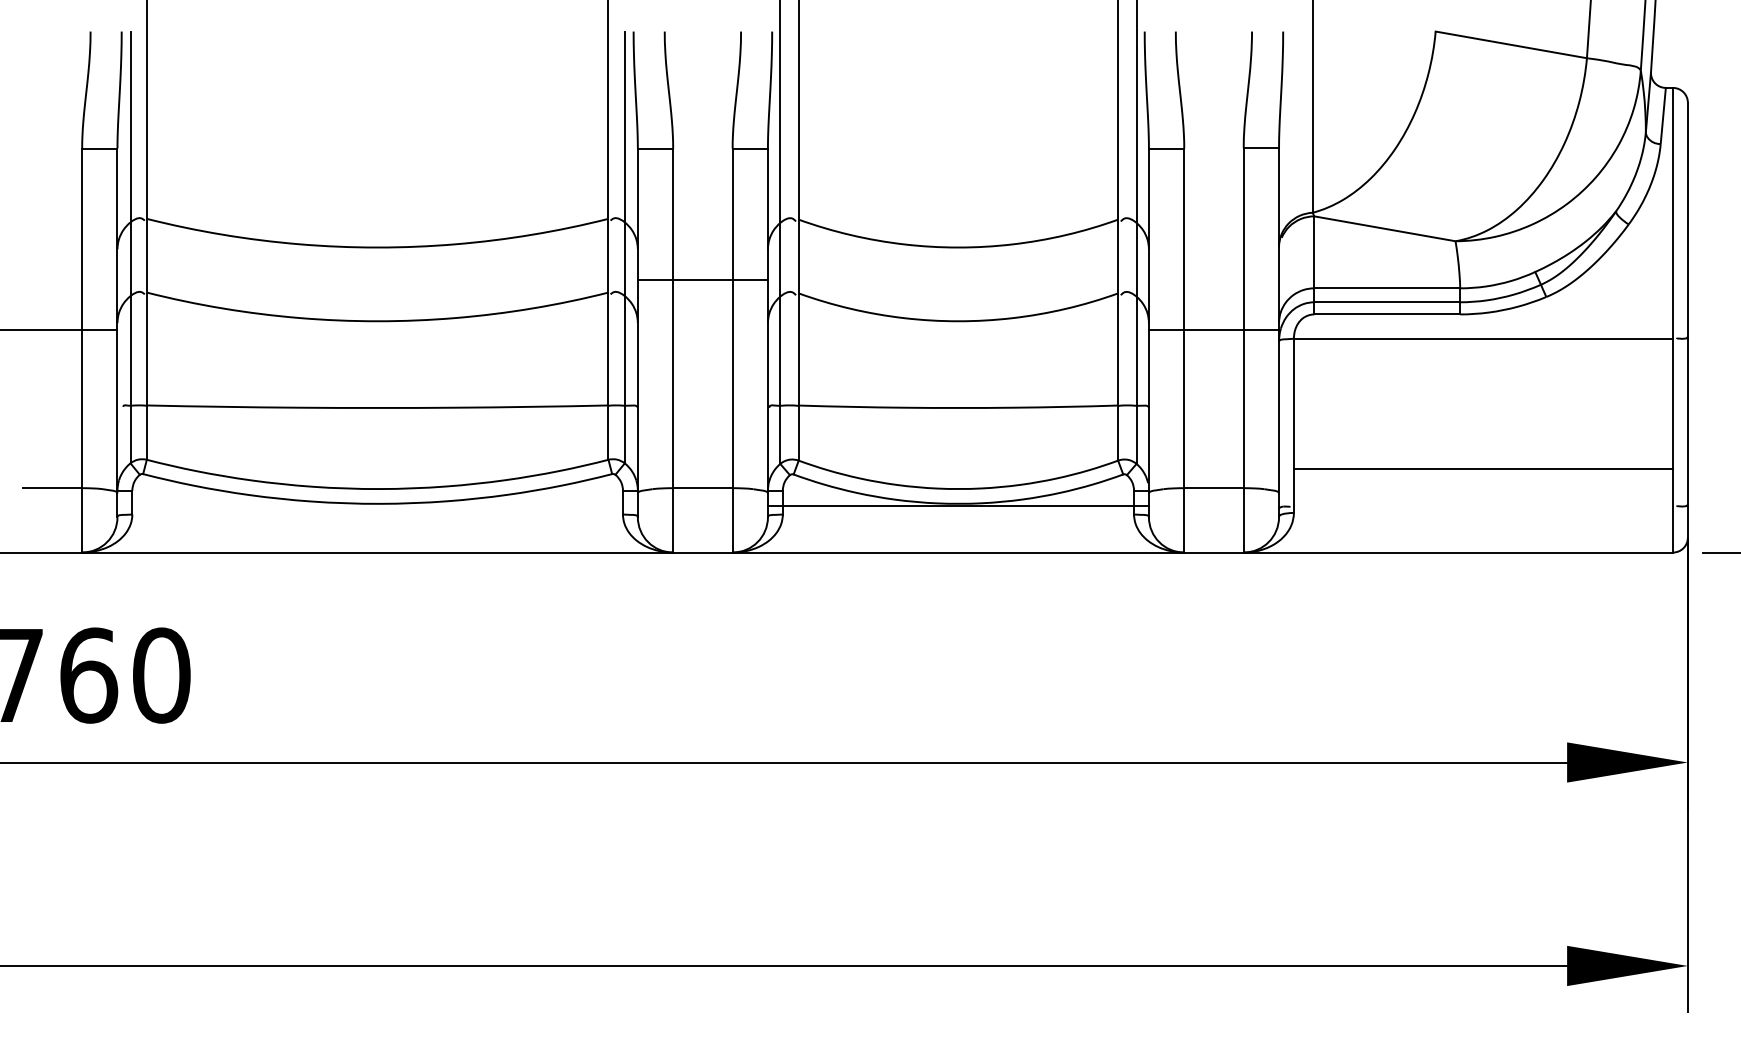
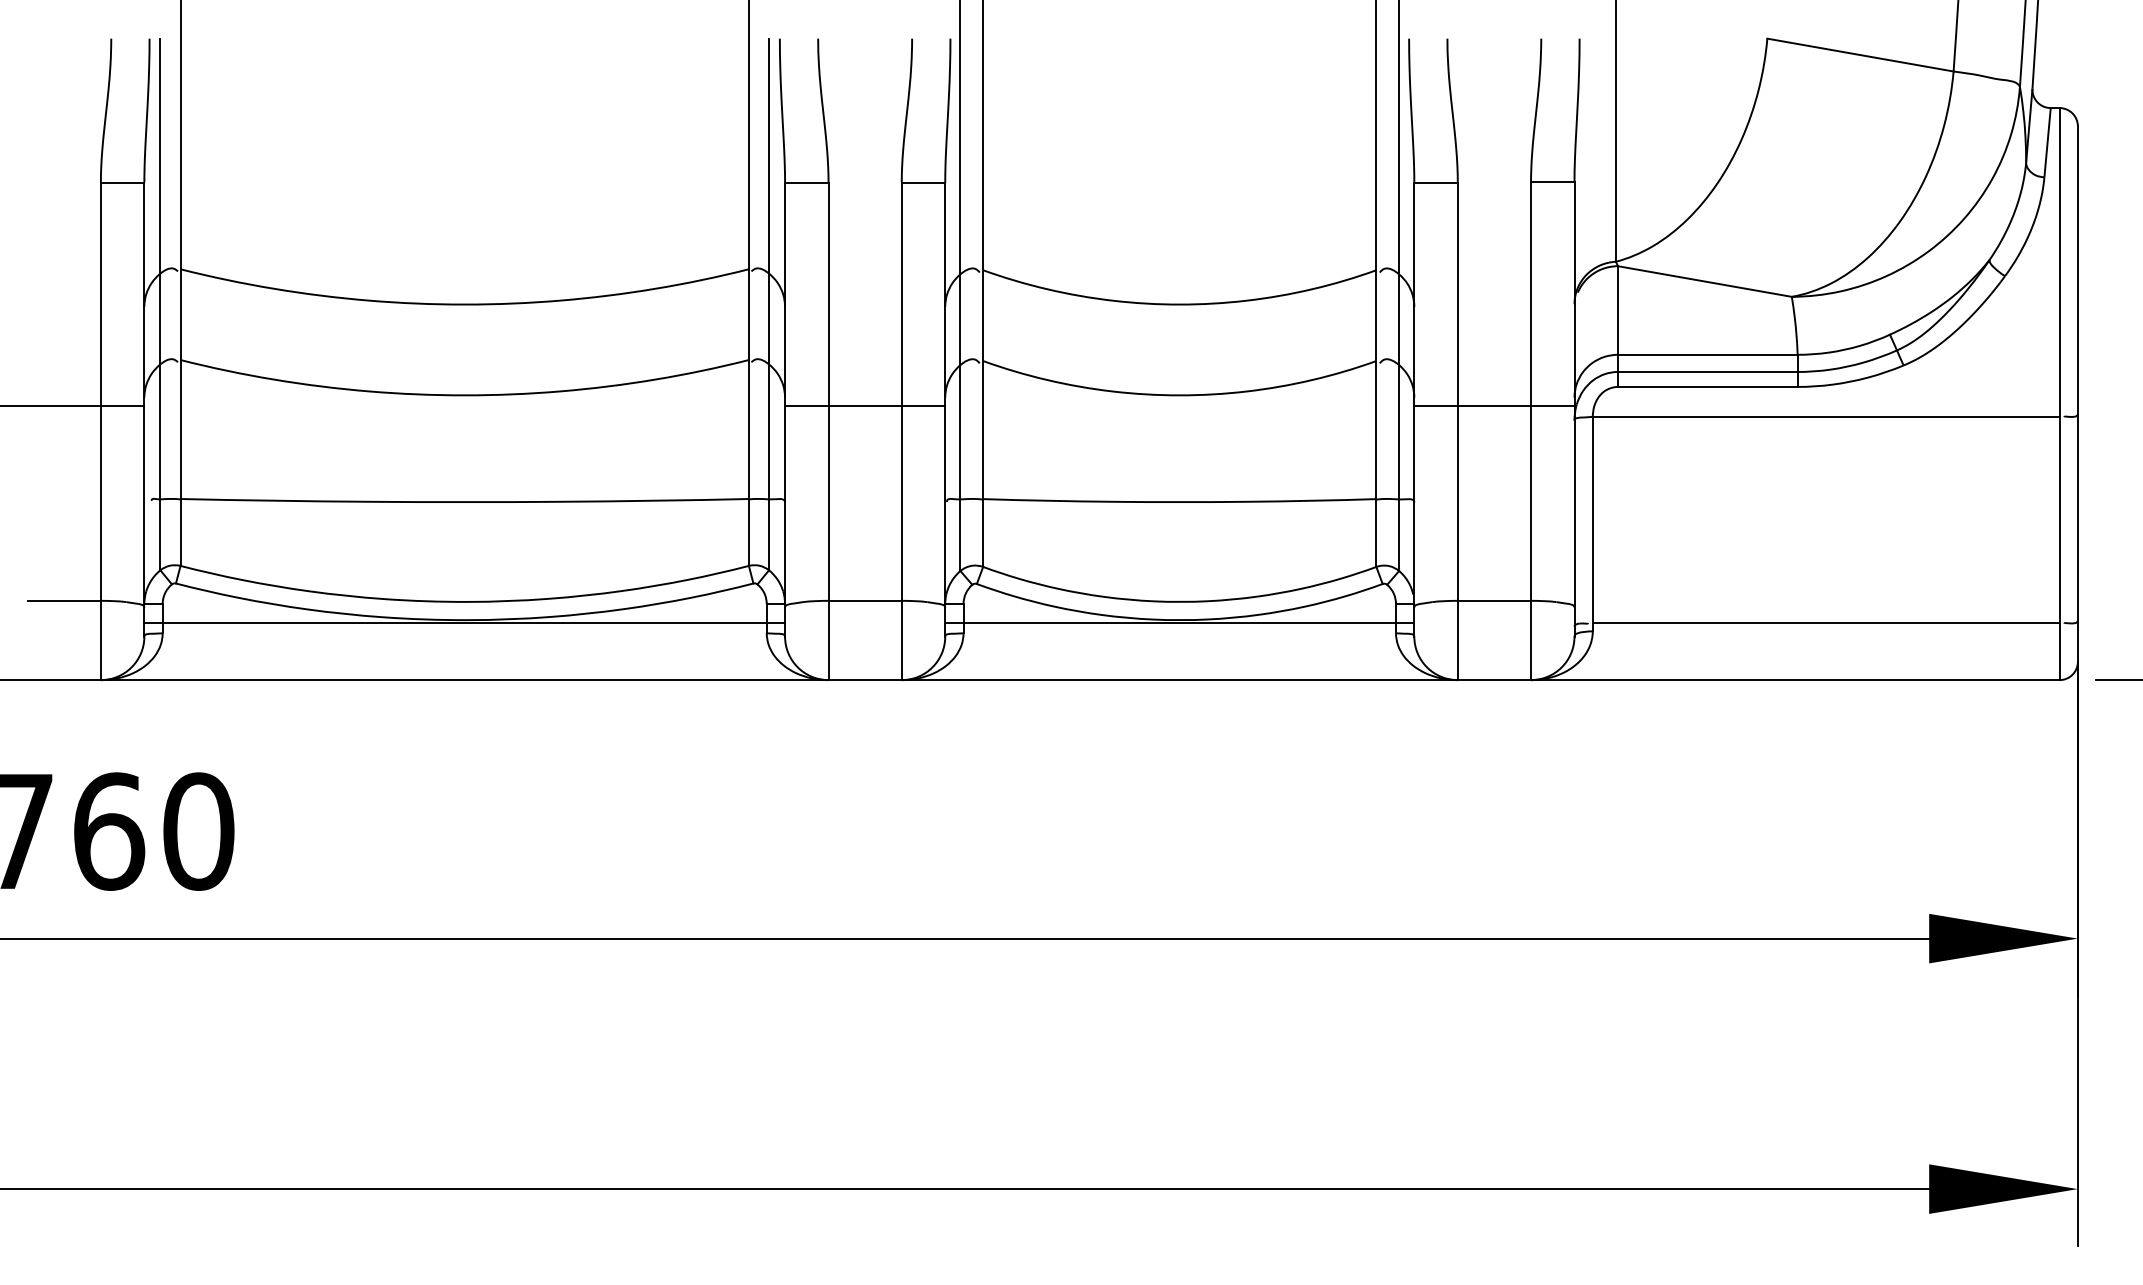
line: (703, 279) -> (865, 405), moved
line: (1482, 469) -> (1825, 623), moved
line: (377, 505) -> (464, 622), added

